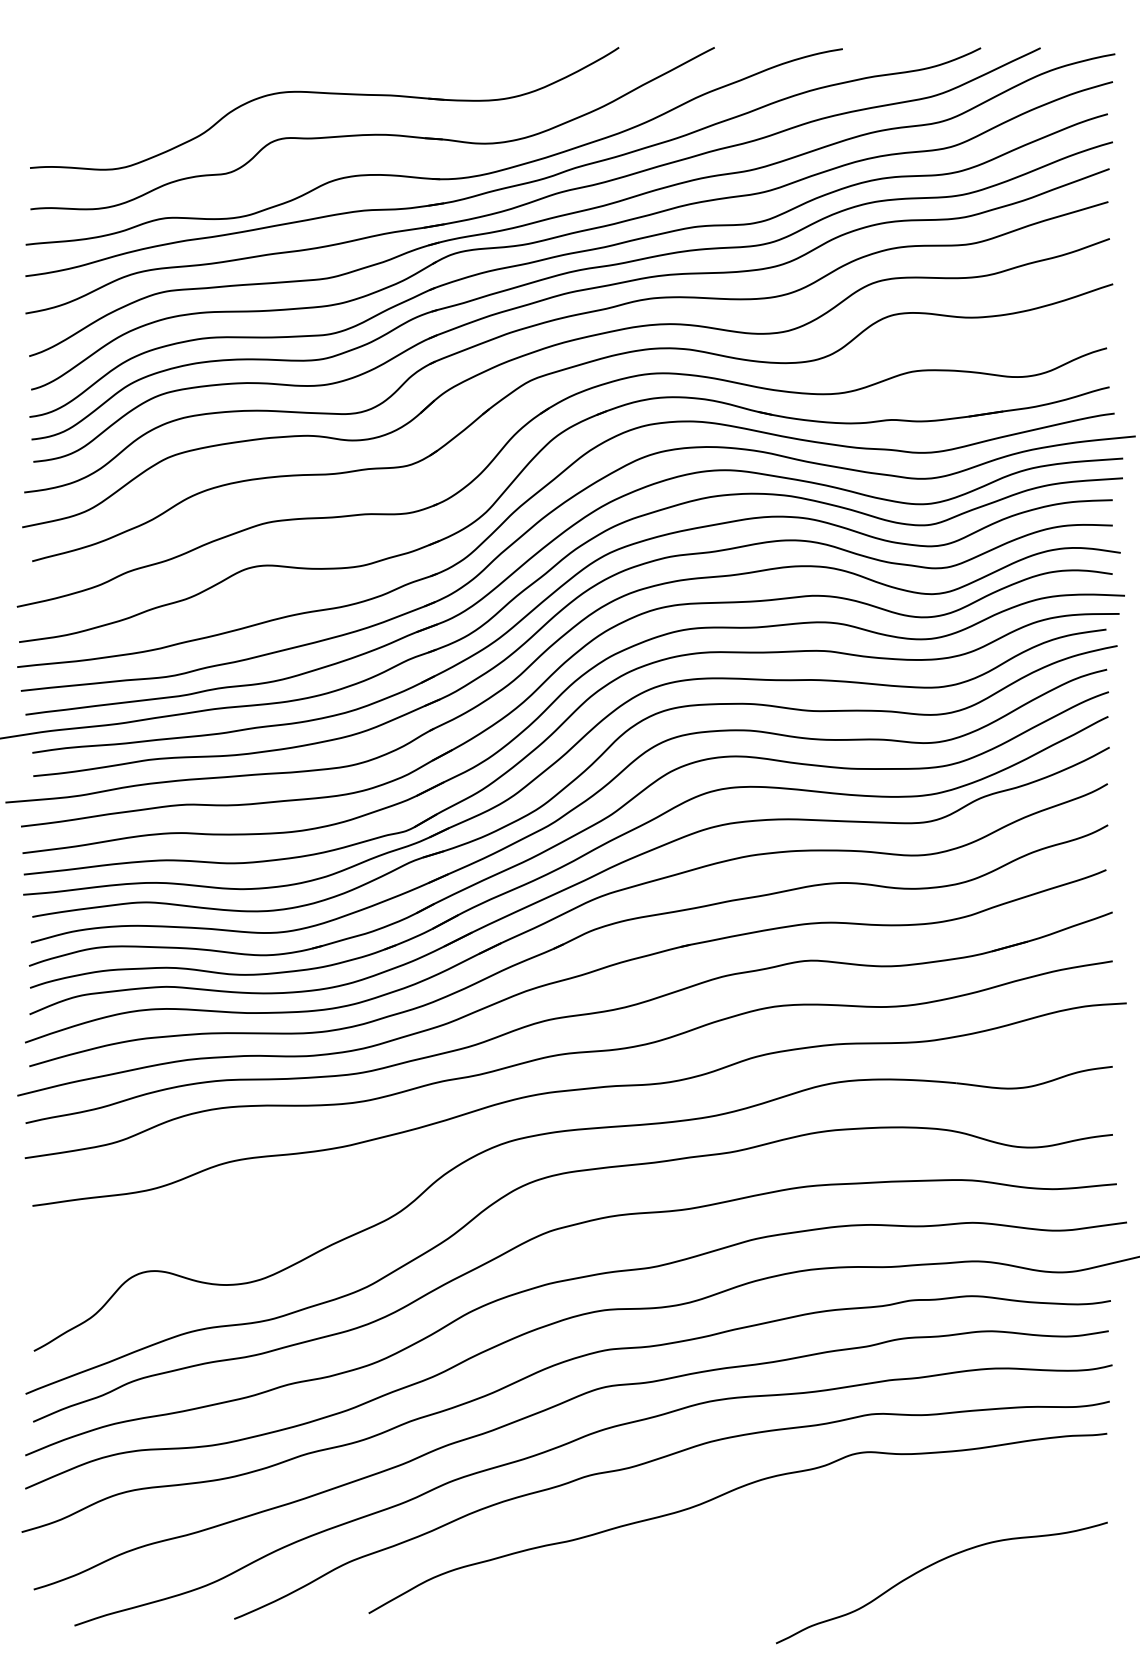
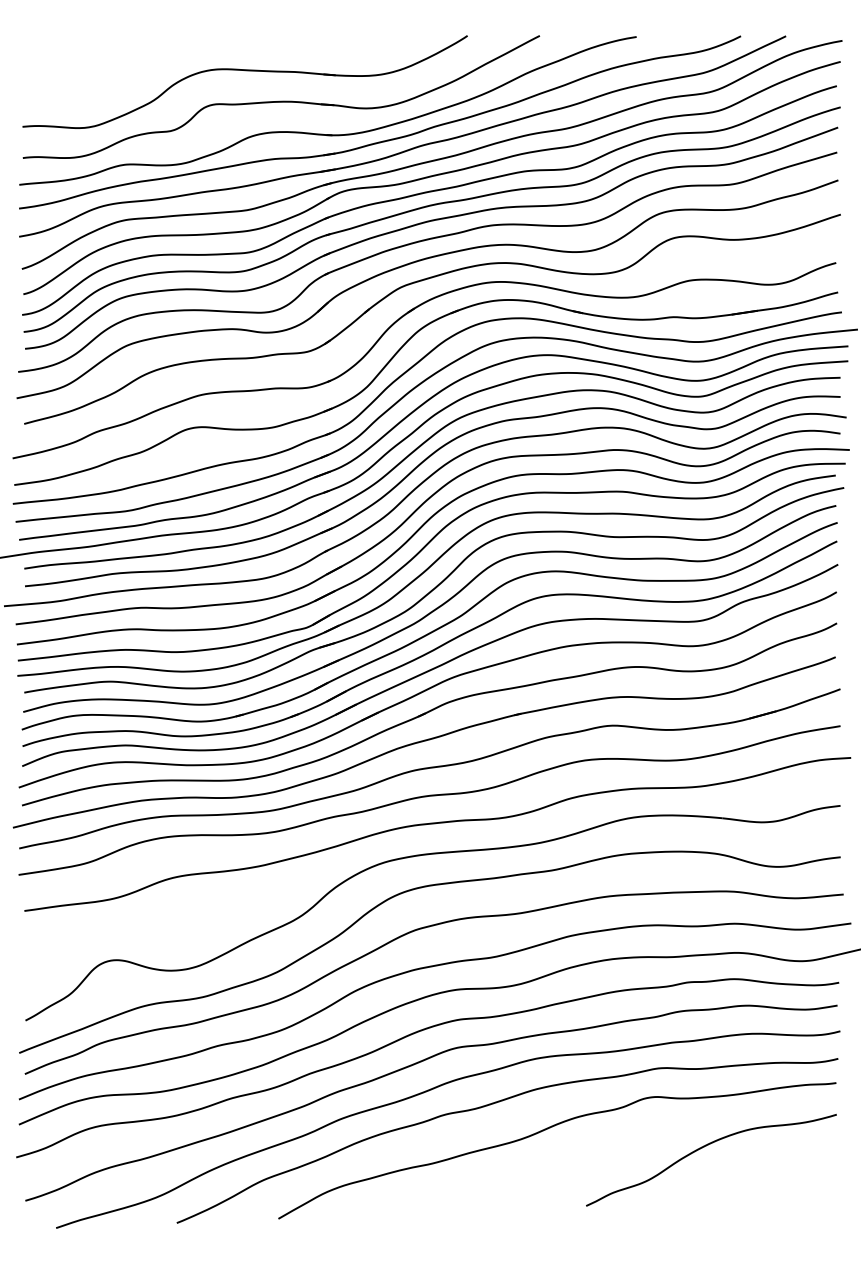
curve: (932, 1565) -> (704, 1147), moved

